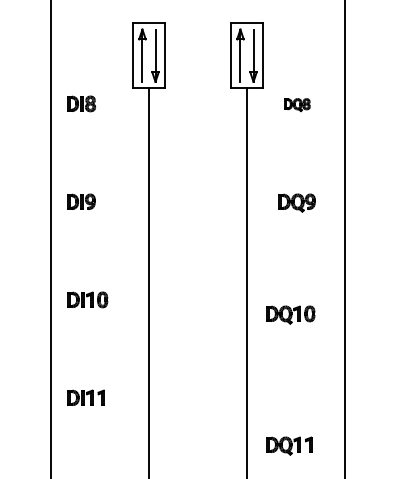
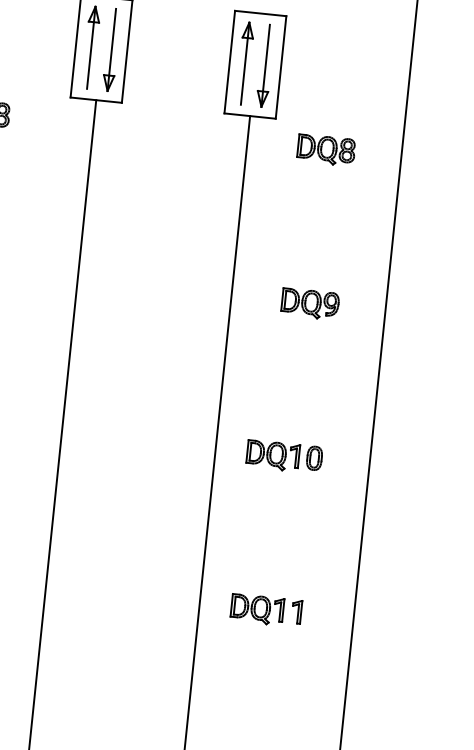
part: (297, 104) -> (326, 149), size x1.43
part: (290, 314) -> (283, 456), moved
part: (289, 445) -> (266, 609), moved

